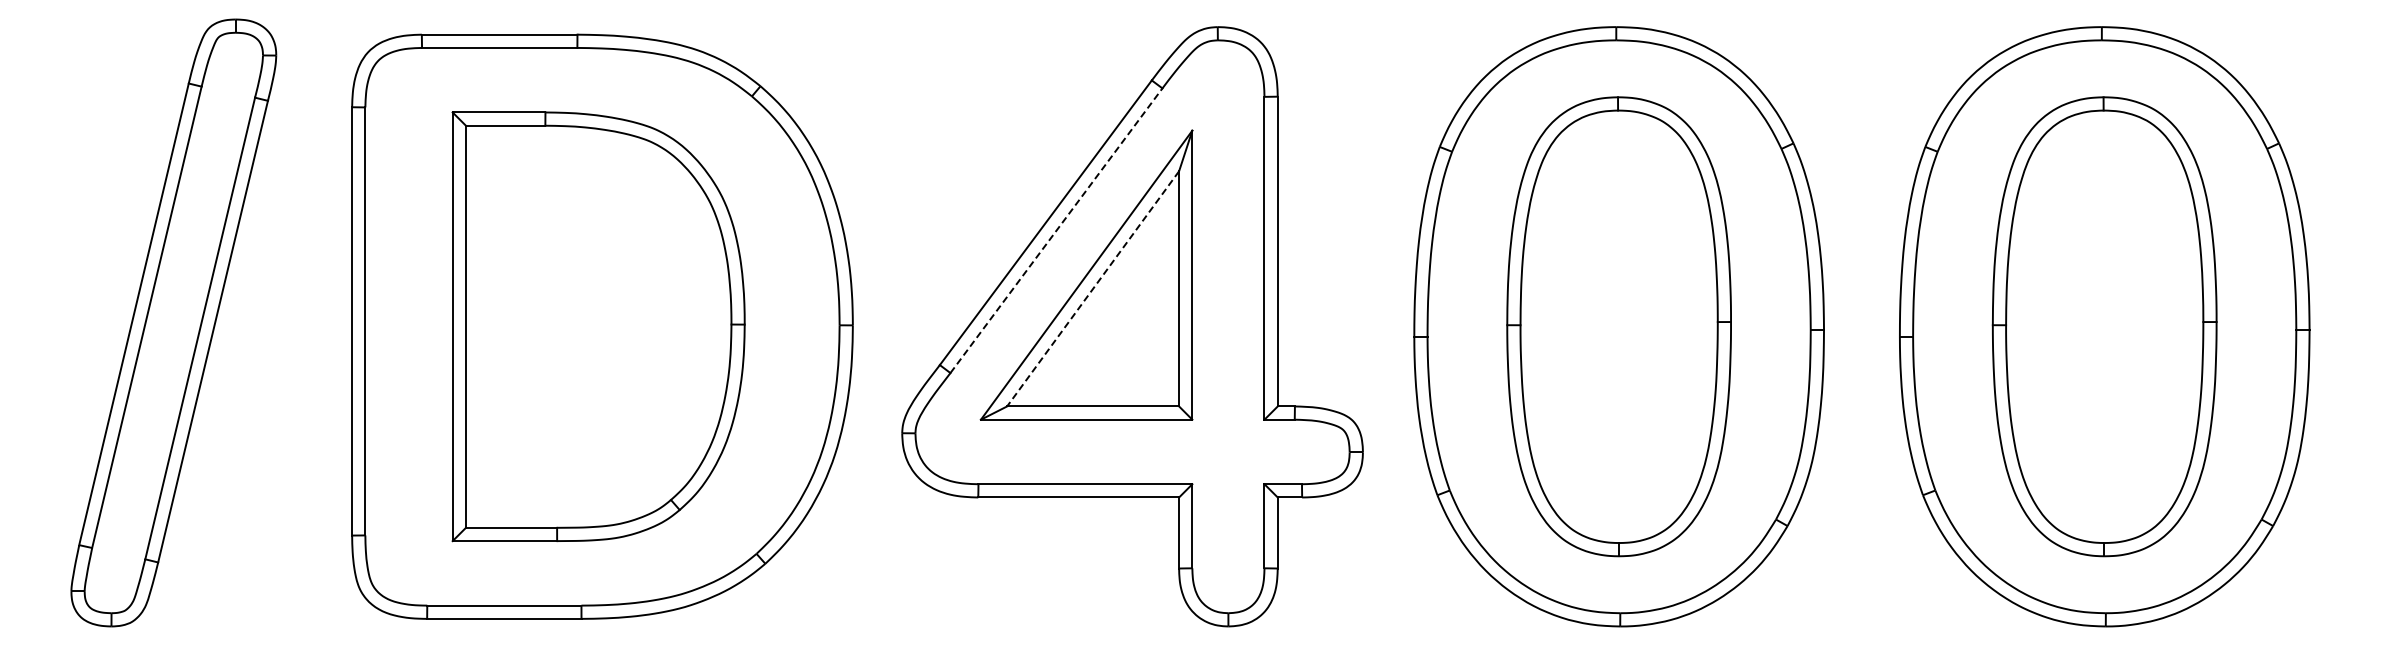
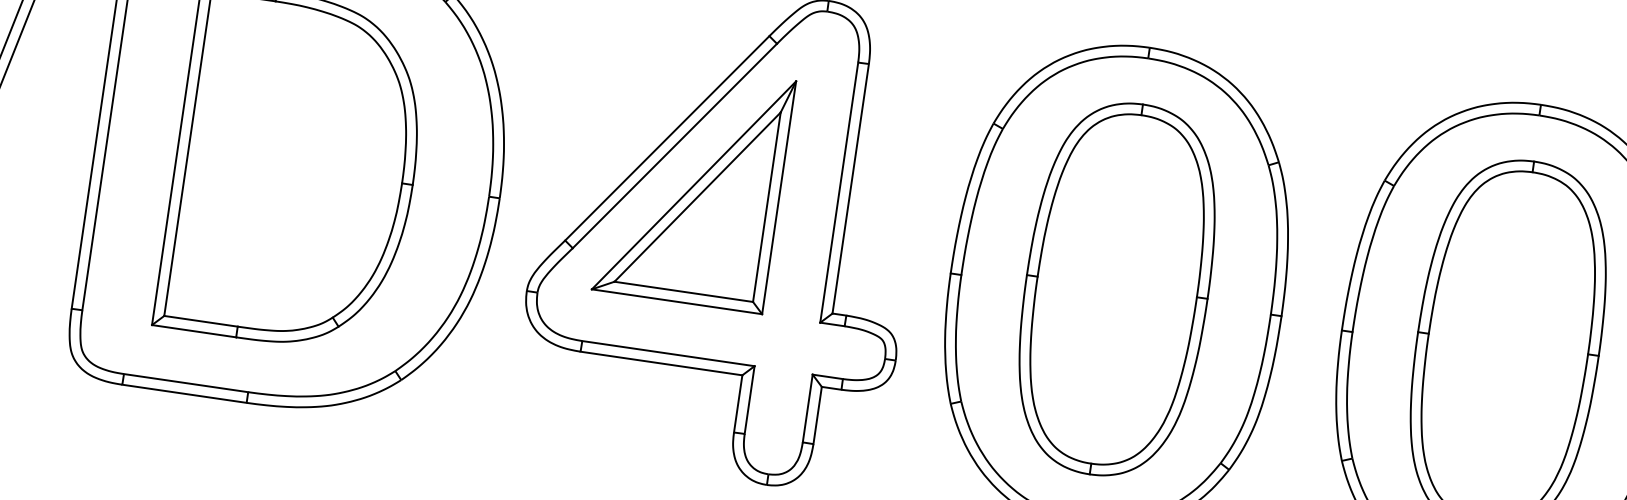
line: (1056, 230) -> (674, 145), dashed -> solid
line: (1093, 288) -> (697, 196), dashed -> solid

